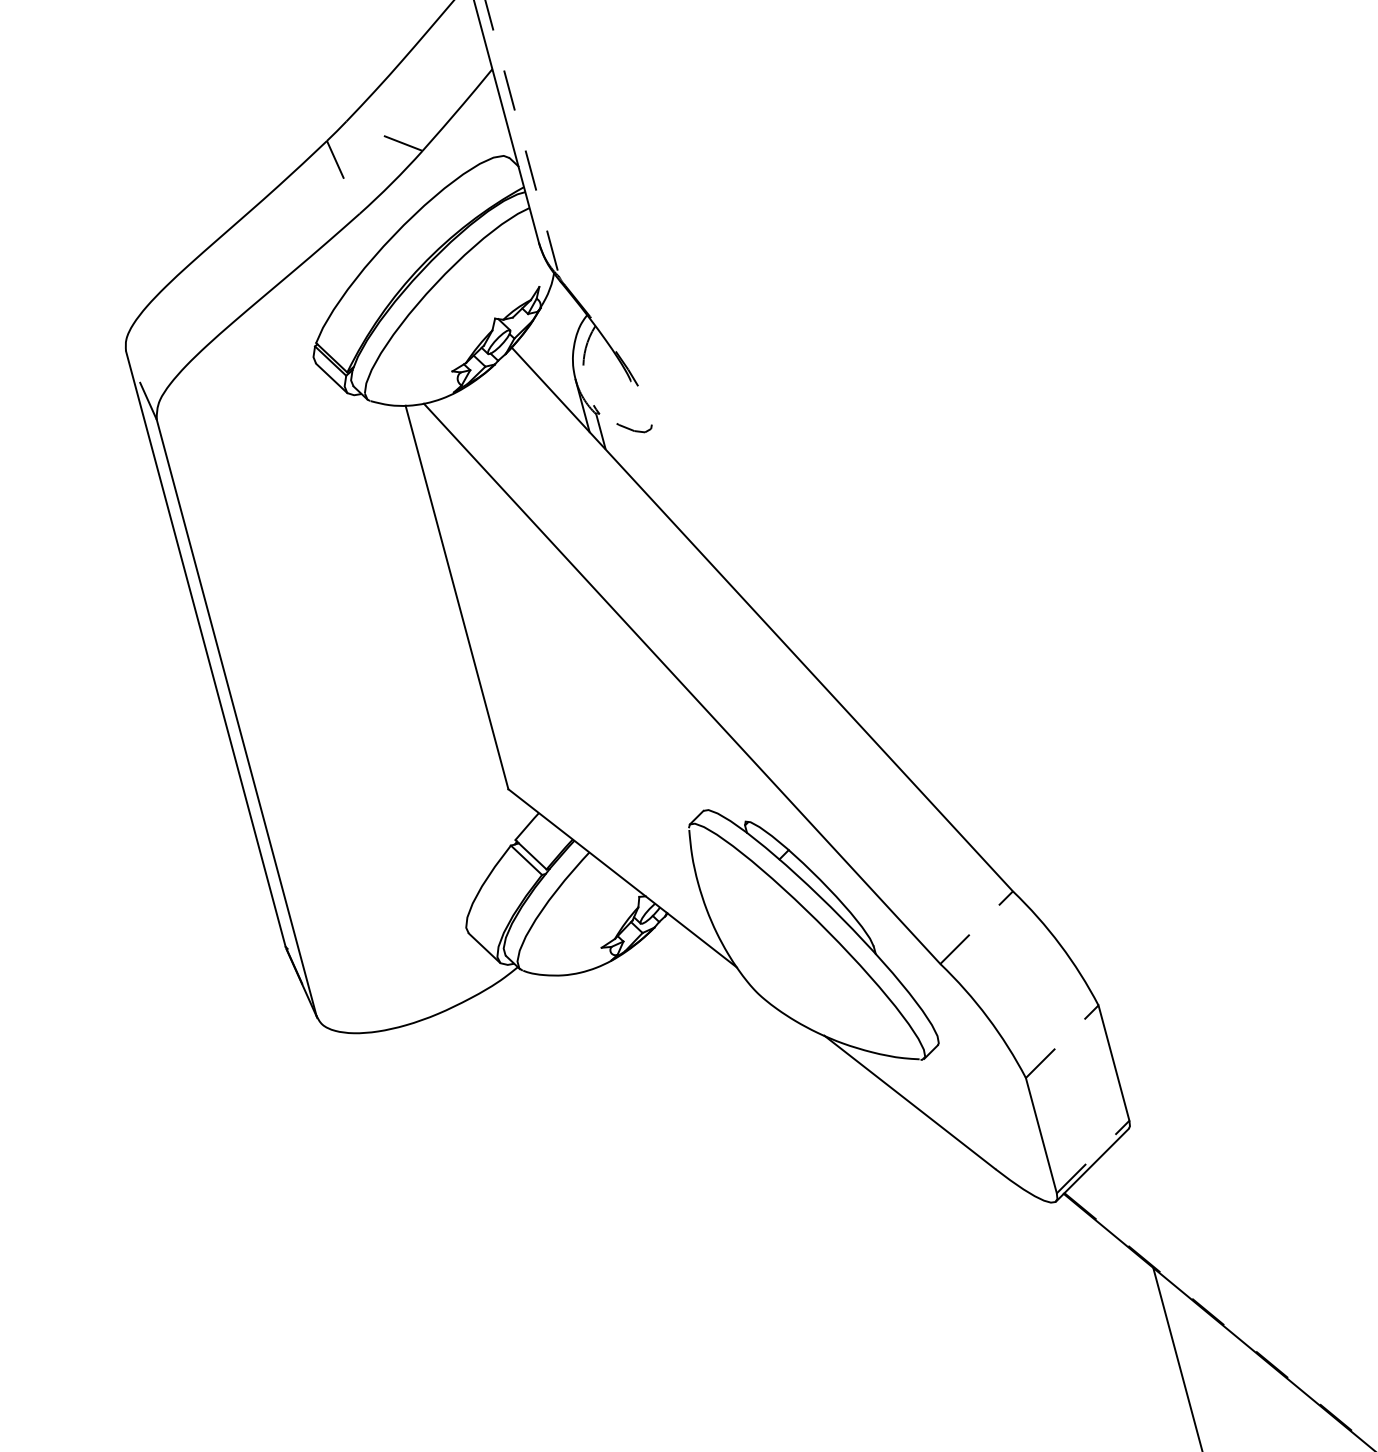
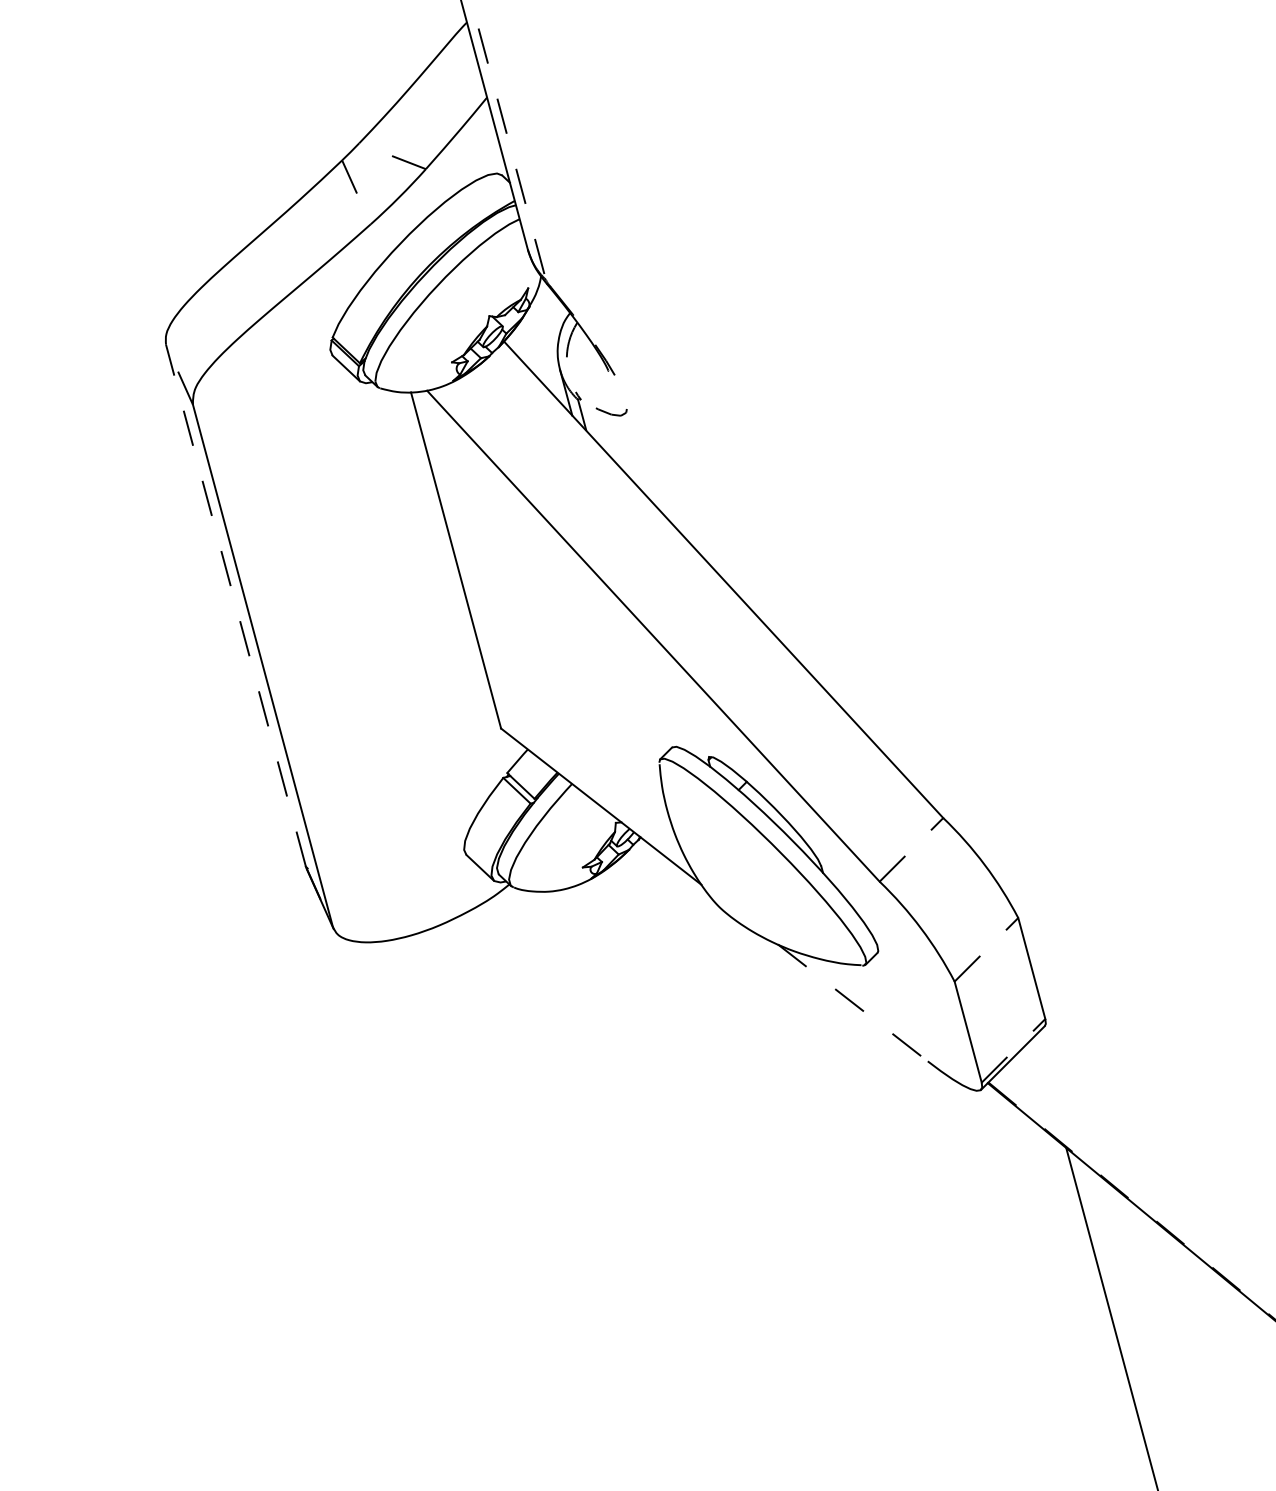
line: (205, 648) -> (235, 605), solid -> dashed
line: (910, 1102) -> (853, 1003), solid -> dashed

